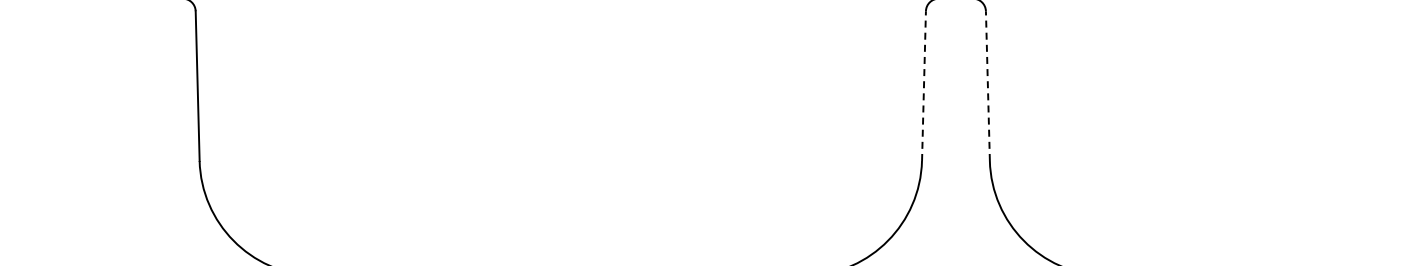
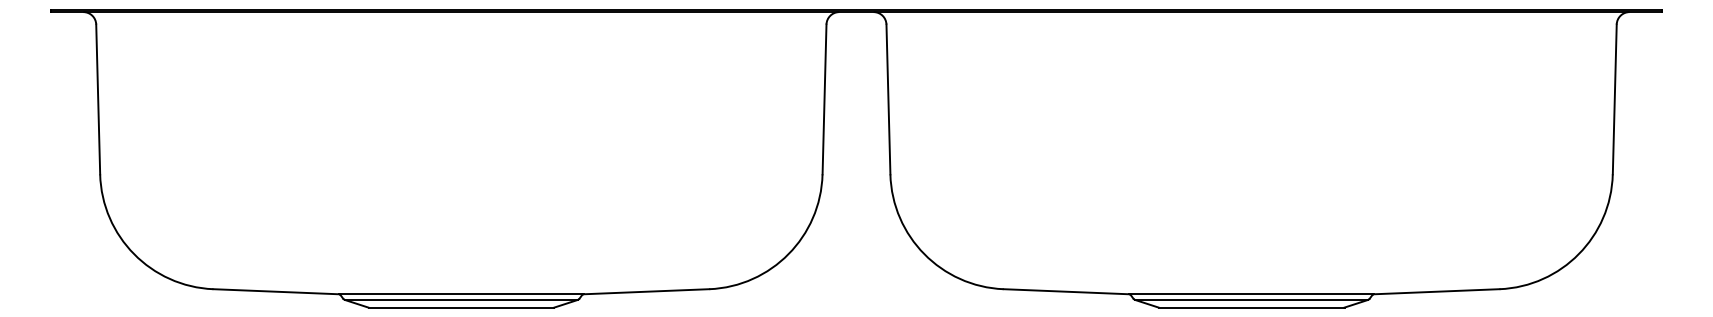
line: (923, 86) -> (824, 99), dashed -> solid
line: (987, 86) -> (888, 99), dashed -> solid

